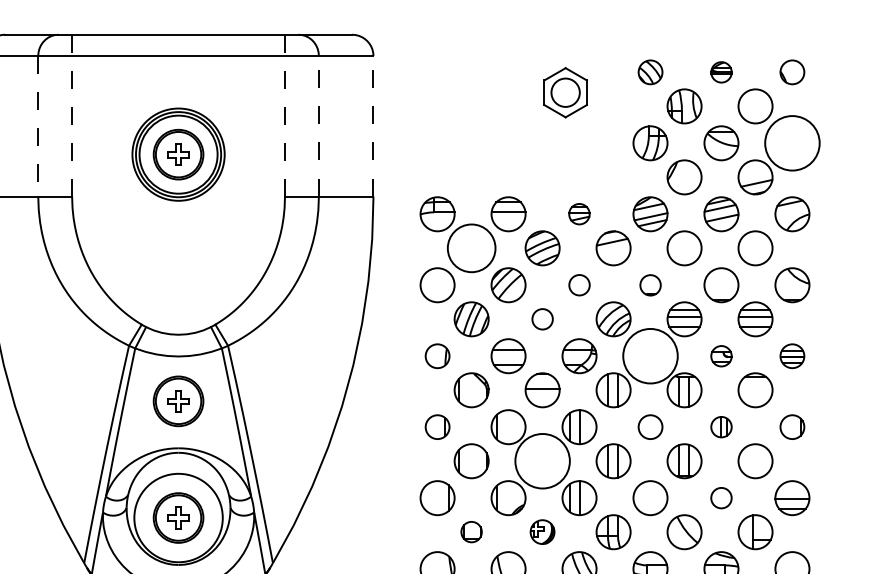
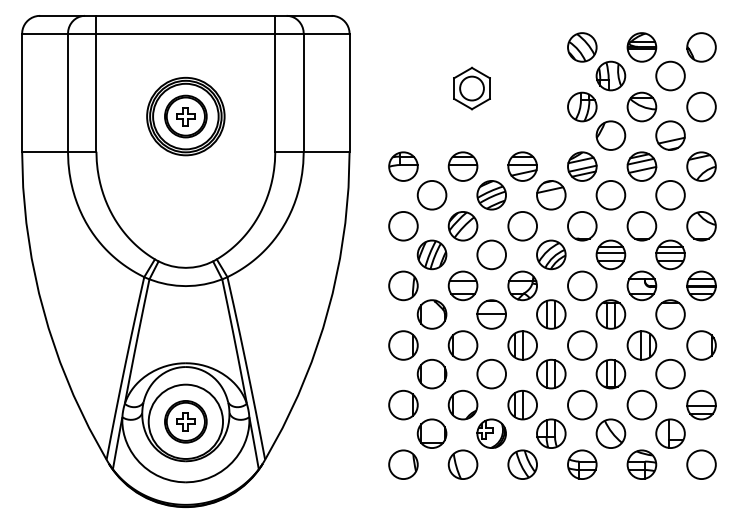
part: (650, 72) -> (582, 47), size x1.43
part: (720, 72) -> (641, 47), size x1.67
part: (792, 72) -> (701, 47), size x1.43
part: (565, 92) -> (471, 88), moved
line: (72, 115) -> (96, 83), dashed -> solid
line: (285, 115) -> (275, 83), dashed -> solid
line: (318, 125) -> (303, 92), dashed -> solid
line: (373, 125) -> (349, 92), dashed -> solid
line: (37, 127) -> (67, 93), dashed -> solid
circle: (792, 142) -> (701, 106), size x0.62
part: (579, 214) -> (522, 166), size x1.67
circle: (470, 247) -> (431, 194), size x0.71
circle: (579, 284) -> (522, 225), size x1.67
circle: (650, 285) -> (582, 226), size x1.67
circle: (542, 318) -> (491, 254), size x1.67
part: (437, 355) -> (403, 285), size x1.43
circle: (650, 355) -> (582, 285), size x0.62
part: (720, 355) -> (641, 285), size x1.67
part: (792, 355) -> (701, 285), size x1.43
part: (178, 400) -> (185, 323), removed
part: (437, 427) -> (403, 345), size x1.43
circle: (650, 427) -> (582, 345), size x1.43
part: (720, 427) -> (641, 345), size x1.67
part: (792, 427) -> (701, 345), size x1.43
circle: (542, 460) -> (491, 373), size x0.62
circle: (720, 497) -> (641, 404), size x1.67
part: (470, 531) -> (431, 433), size x1.67
part: (542, 531) -> (491, 433), size x1.43

